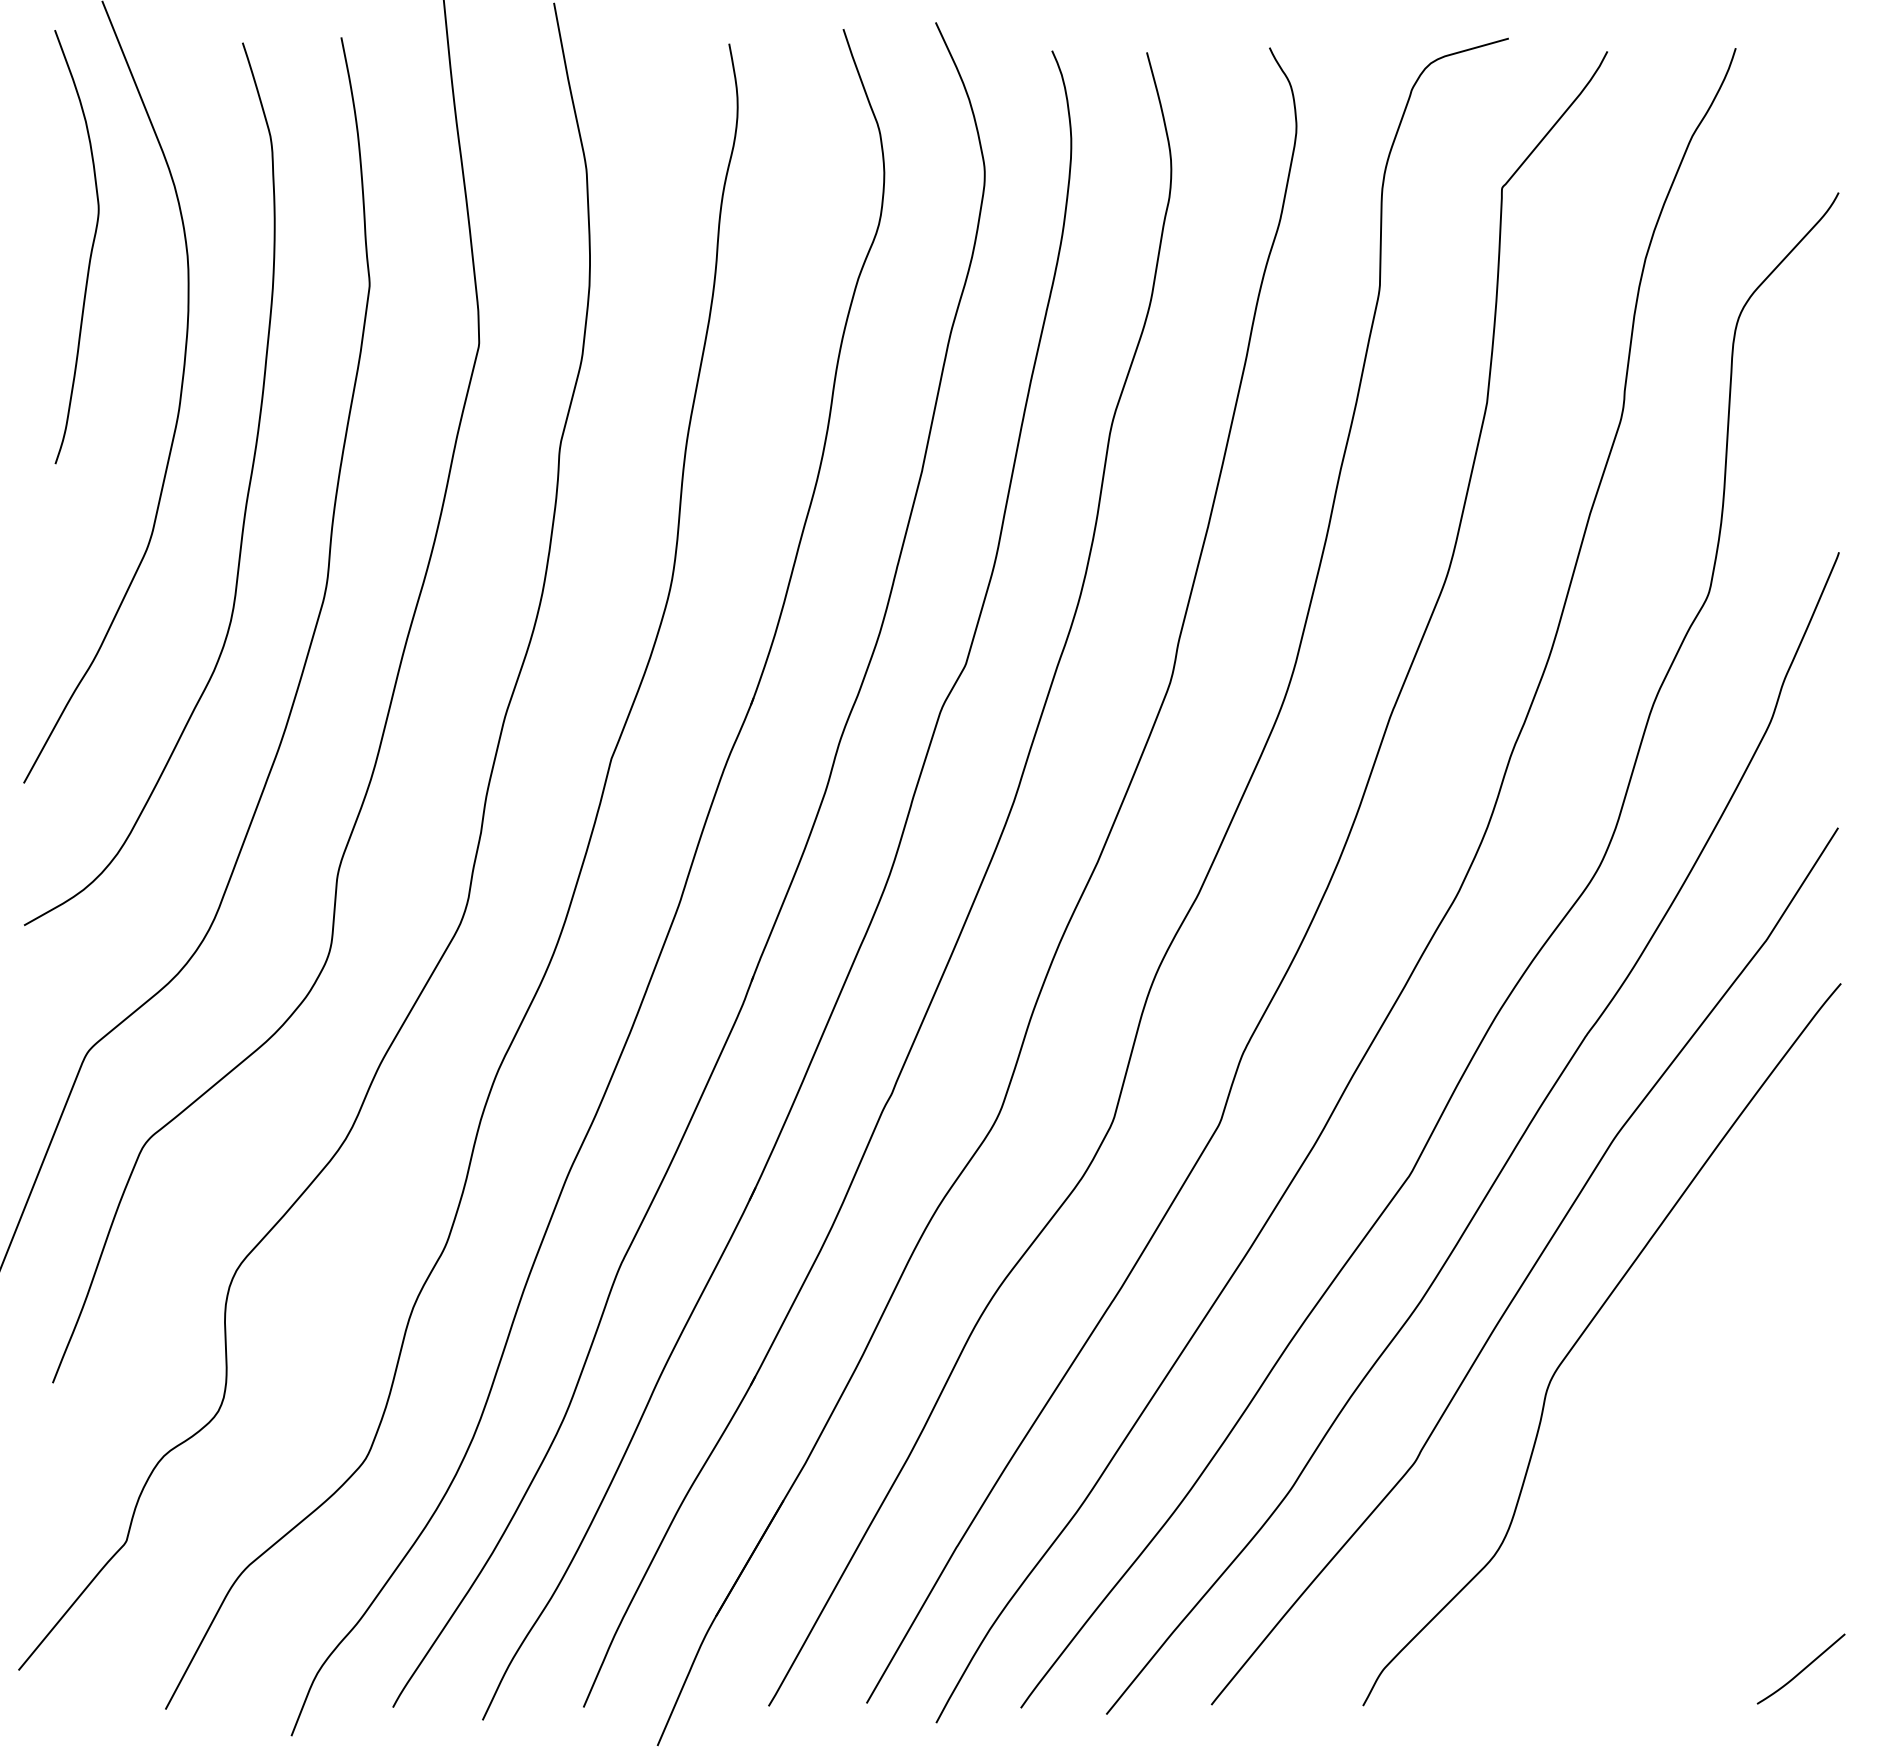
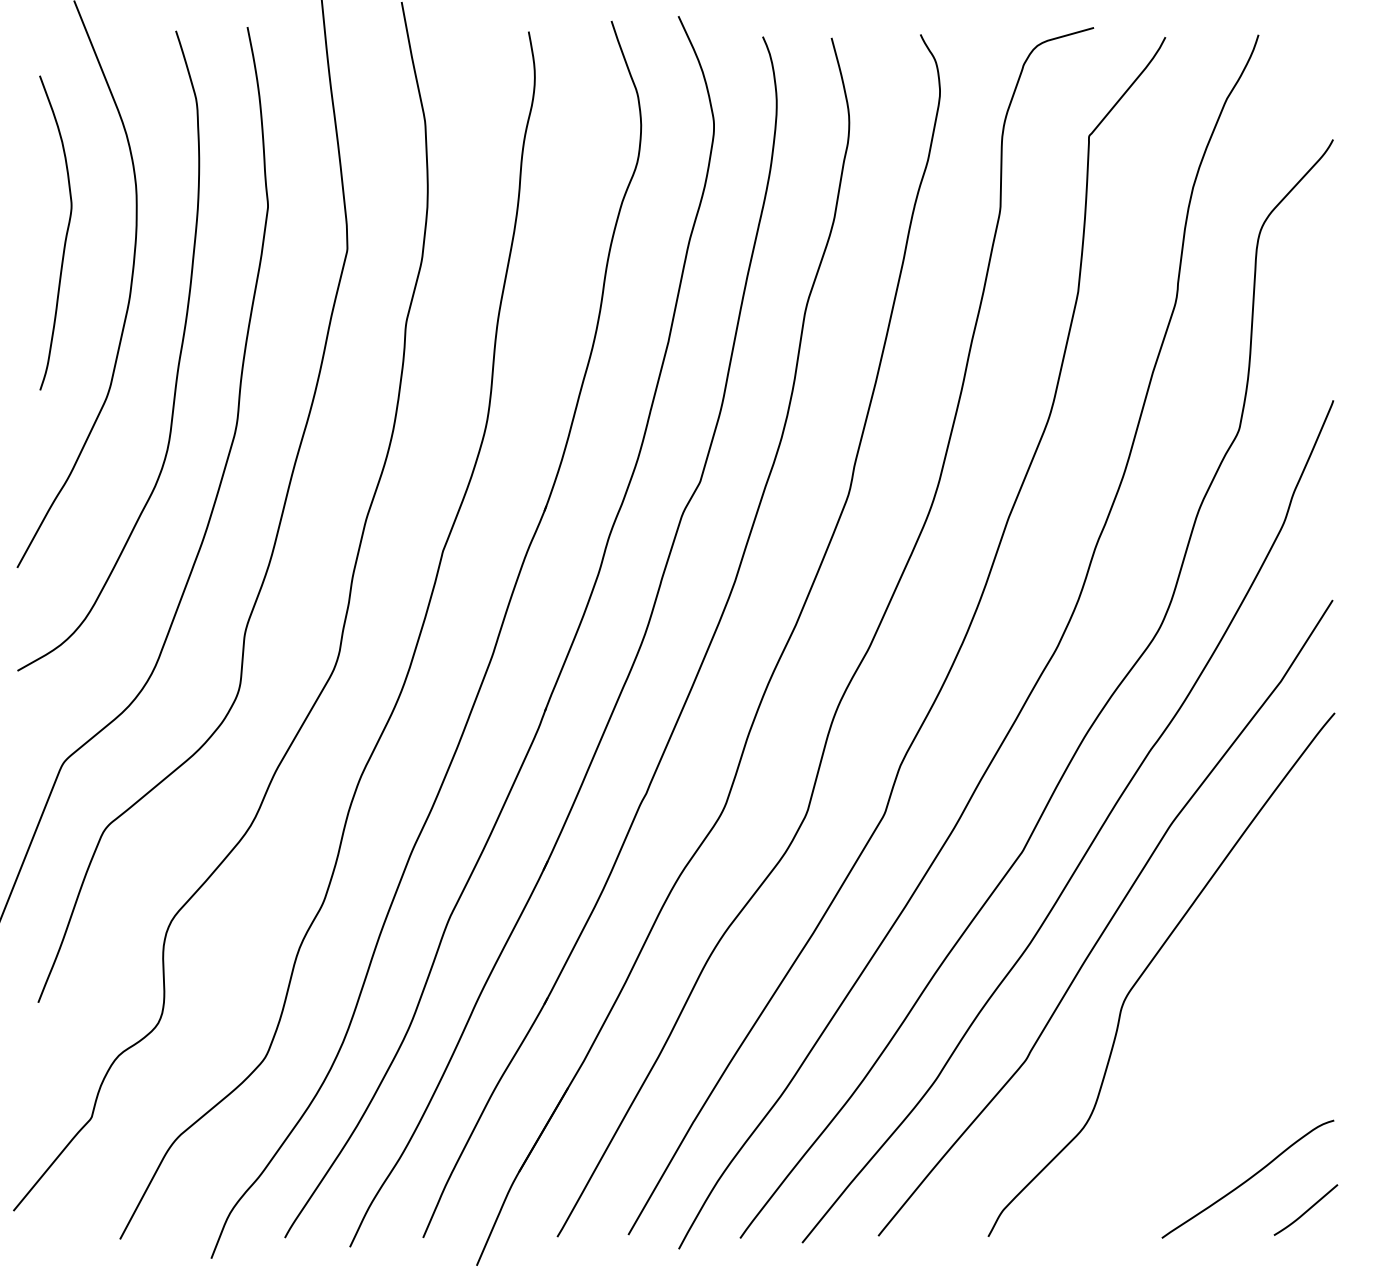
curve: (90, 249) -> (65, 234), moved
curve: (1721, 1625) -> (1248, 1178), added

